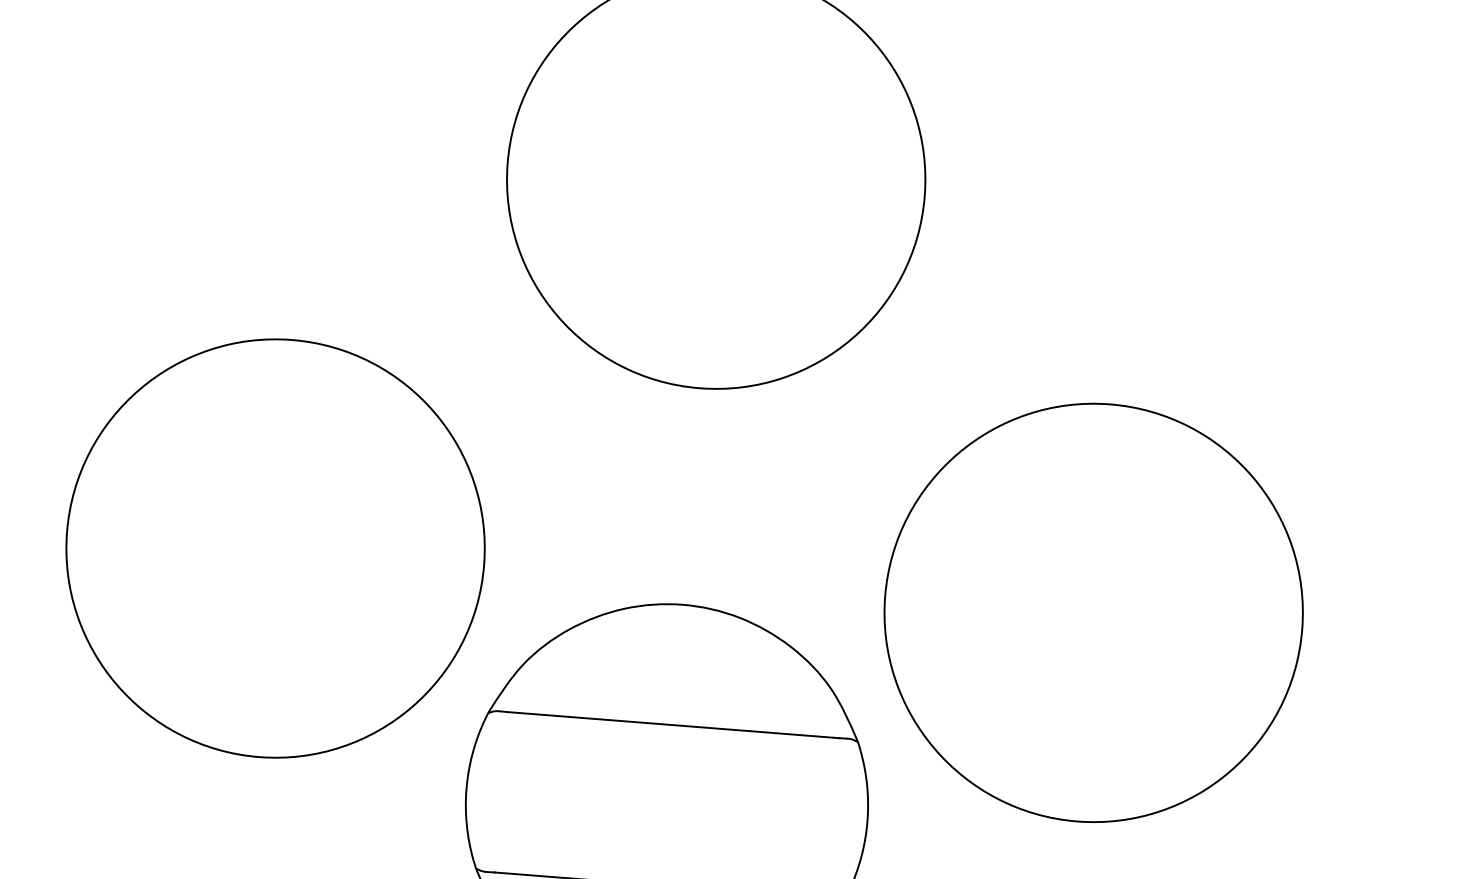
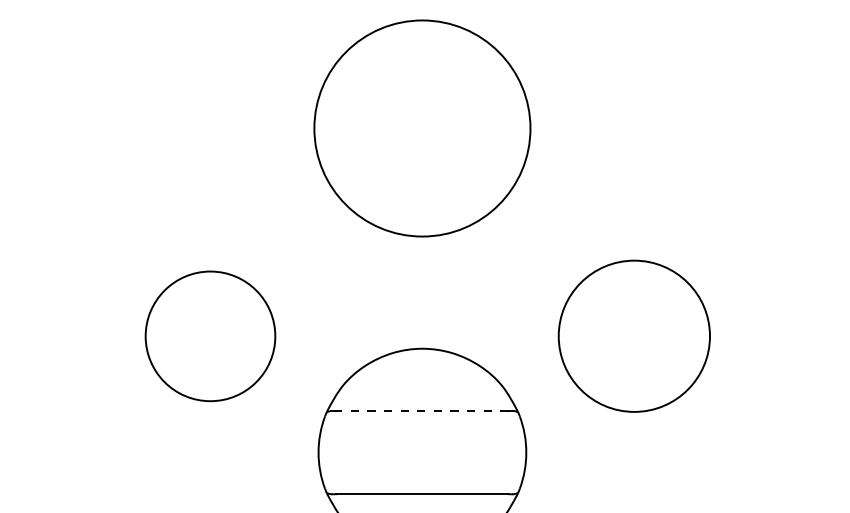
circle: (275, 548) -> (210, 336), size x0.6
circle: (1093, 613) -> (634, 336), size x0.7
line: (671, 725) -> (421, 411), solid -> dashed

